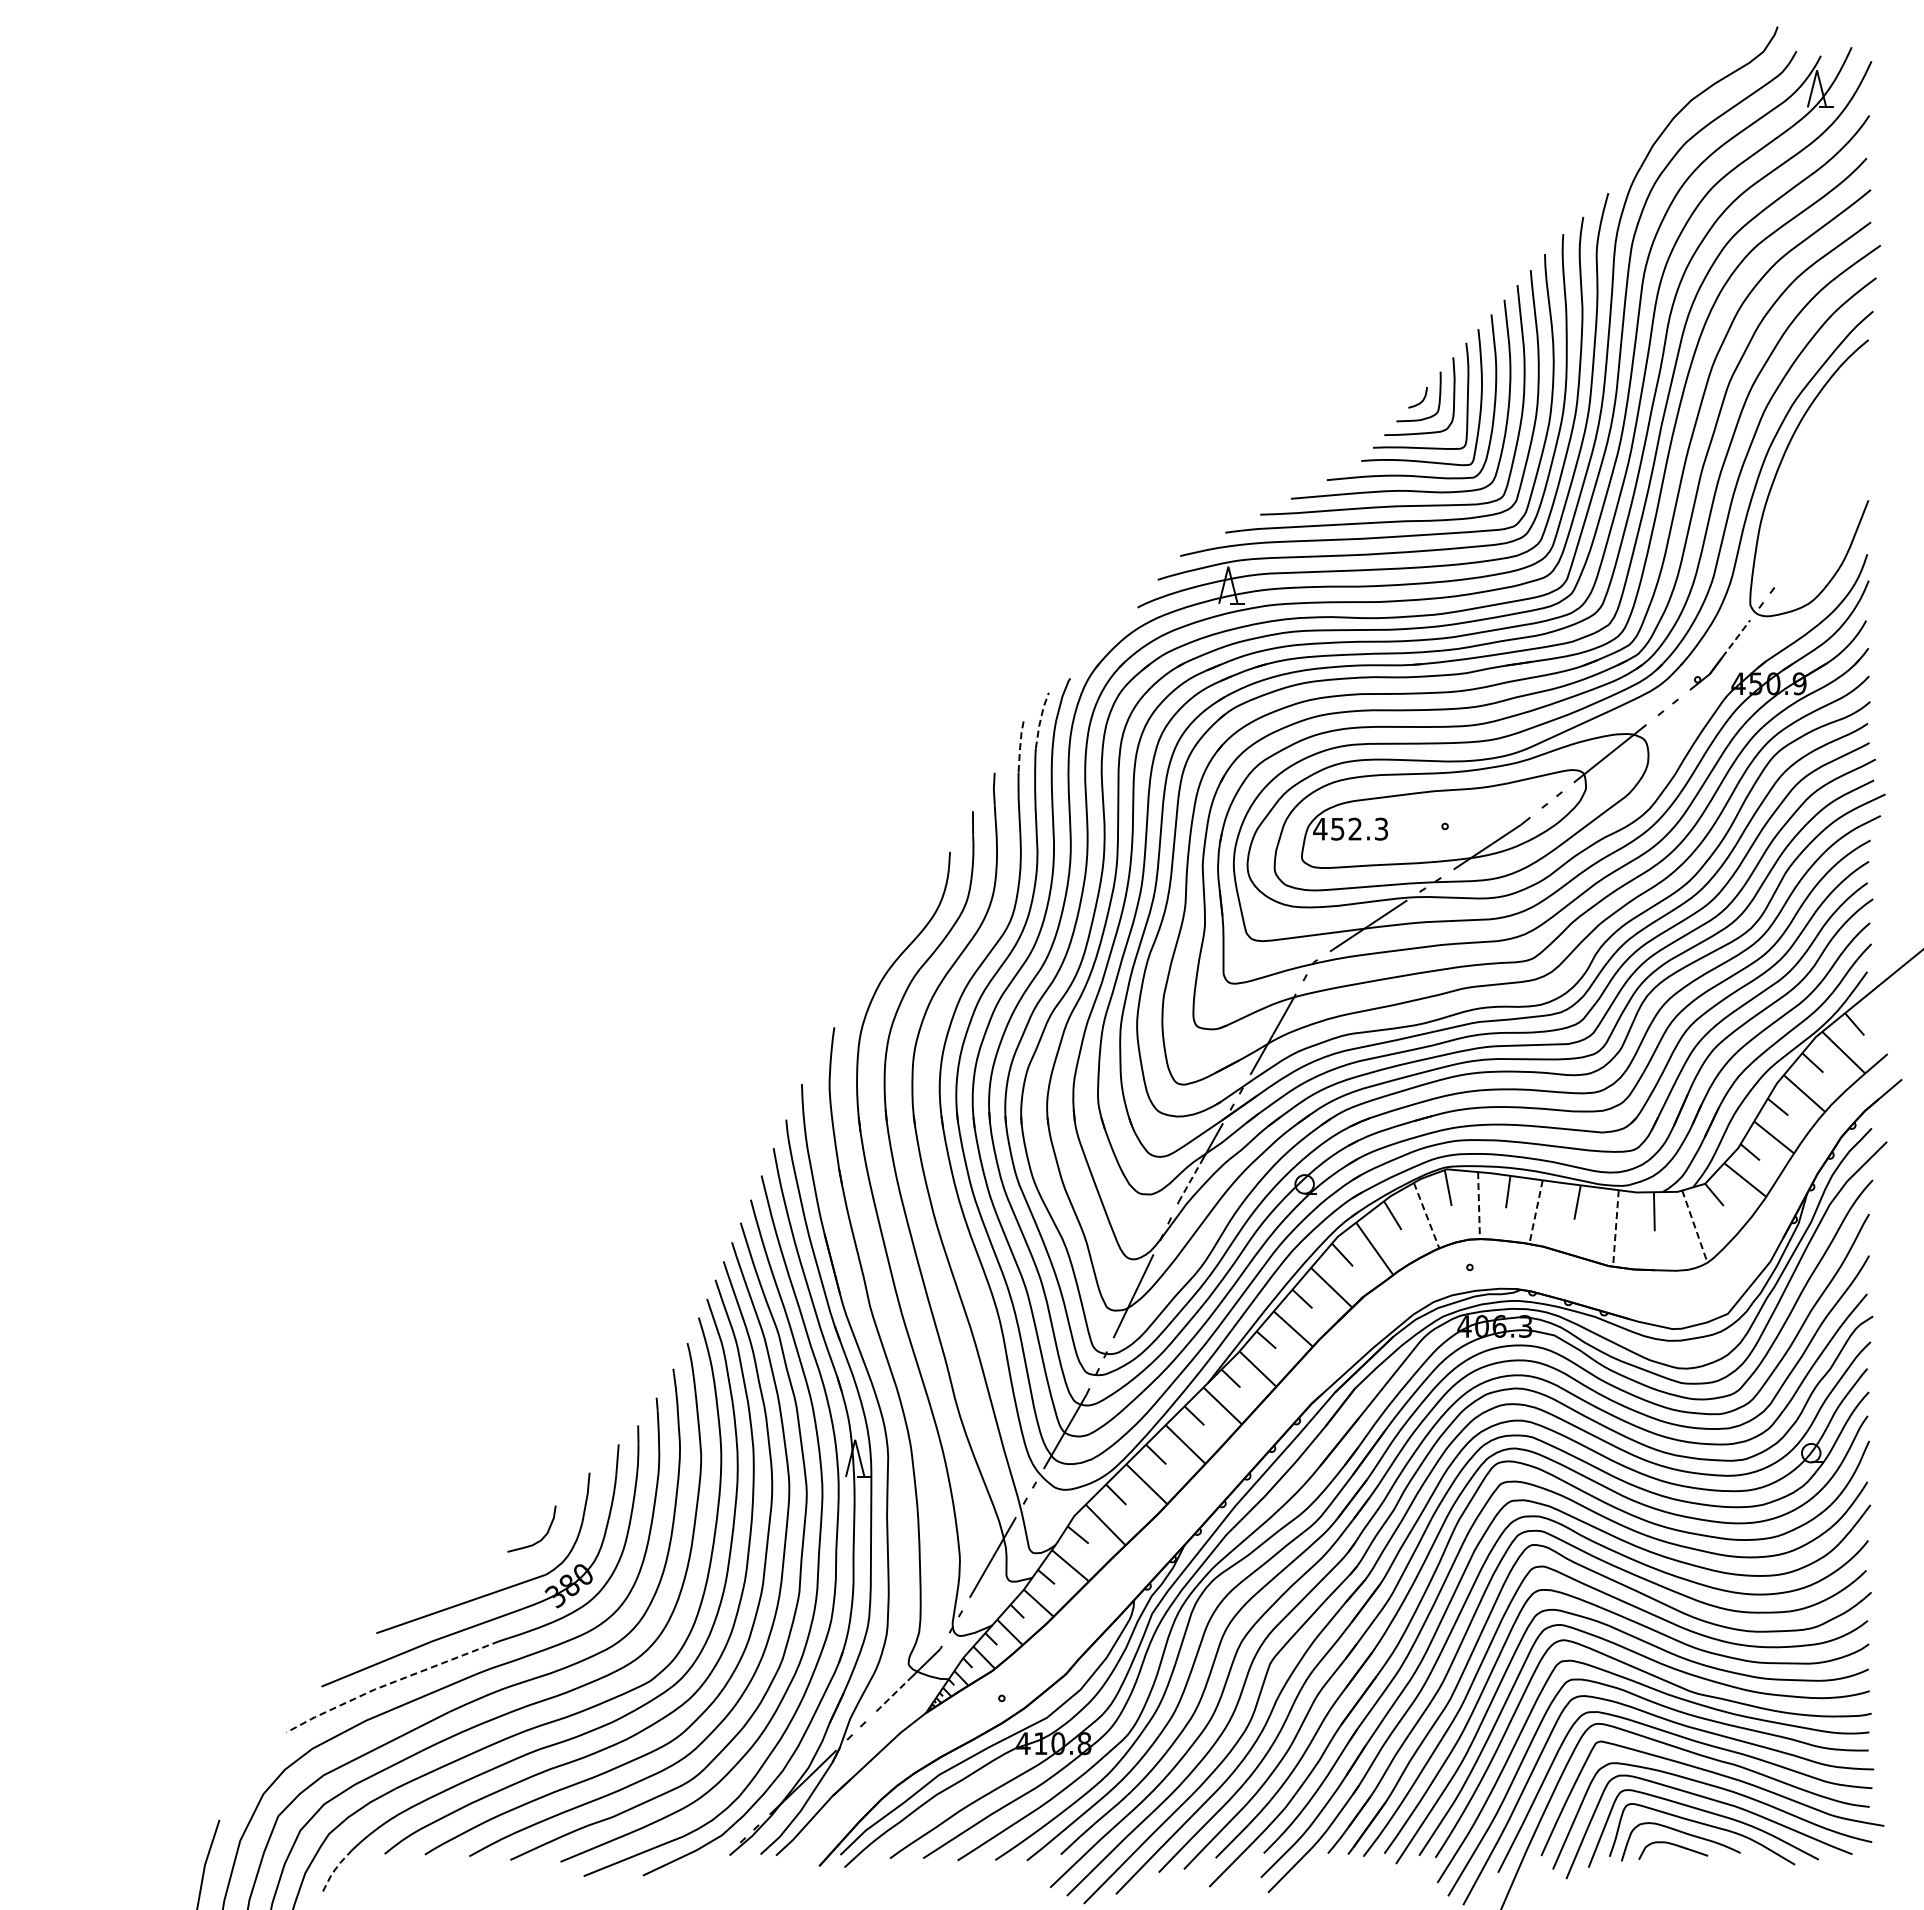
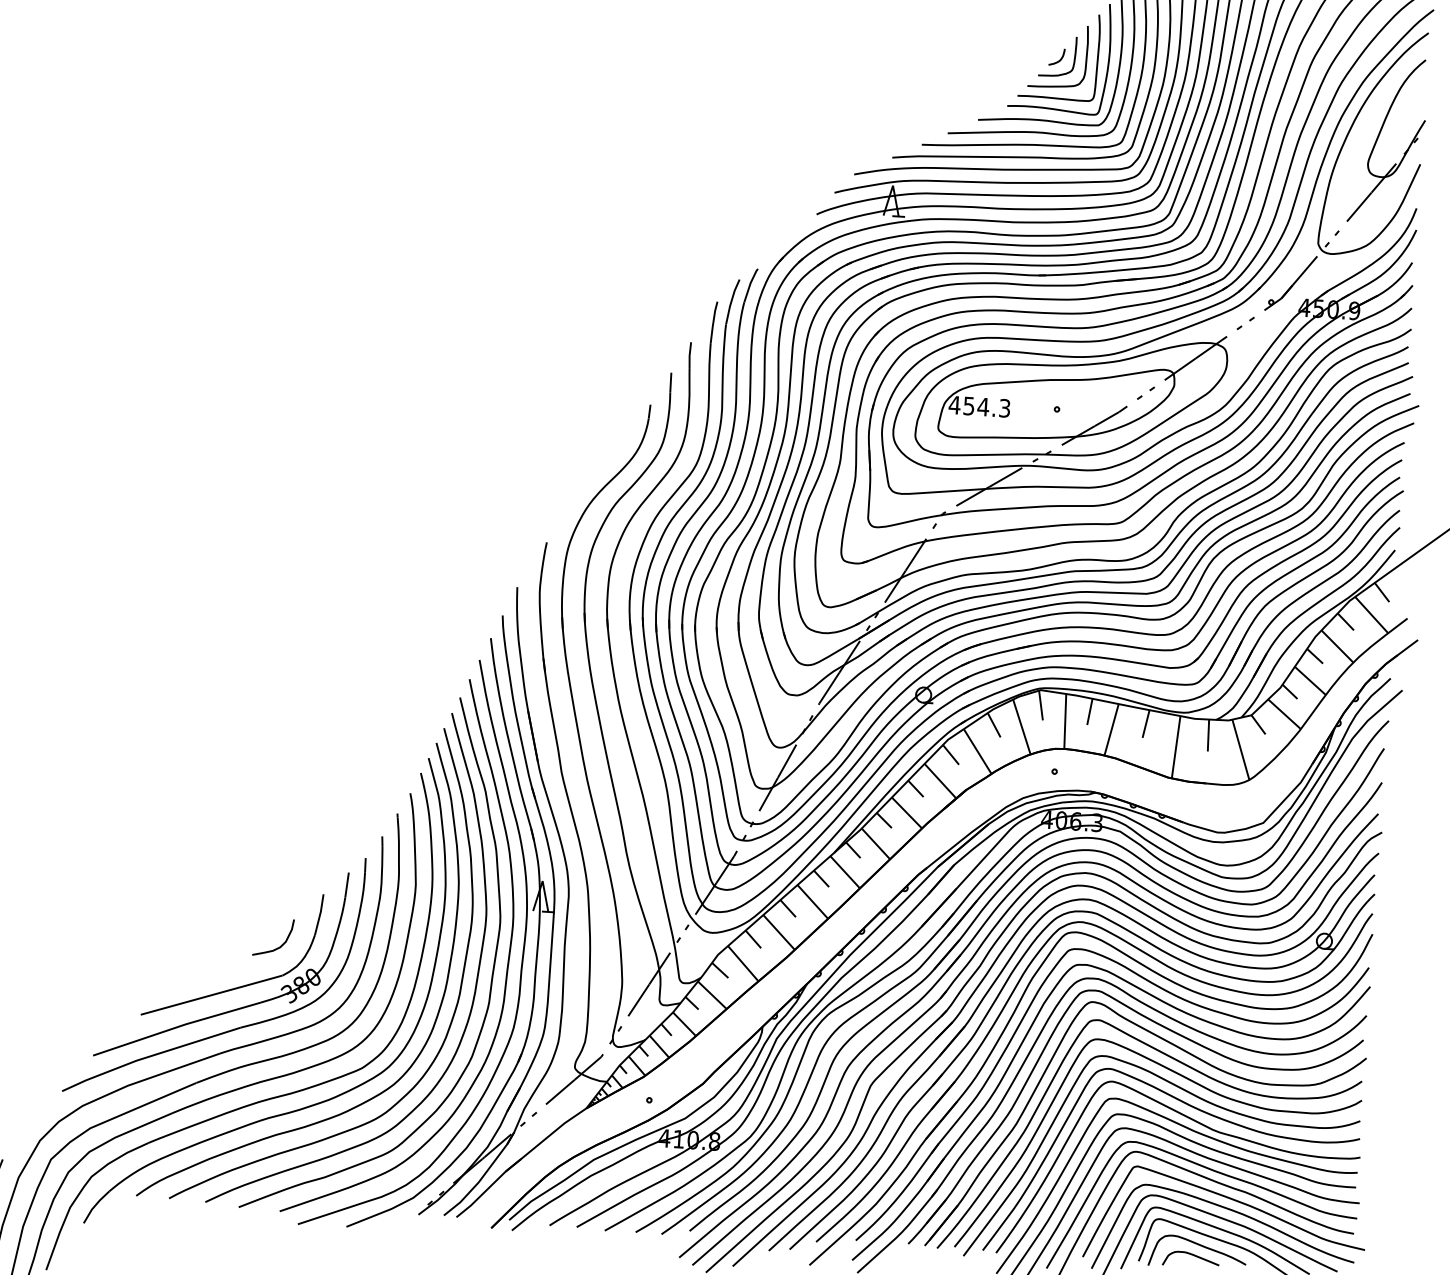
part: (1816, 469) -> (1379, 136), added
line: (1736, 638) -> (1305, 270), dashed -> solid
line: (1040, 719) -> (731, 301), dashed -> solid
line: (1020, 747) -> (713, 322), dashed -> solid
text: (1355, 828) -> (983, 406), 452.3 -> 454.3
line: (1189, 1182) -> (829, 687), dashed -> solid
line: (1479, 1205) -> (1065, 721), dashed -> solid
line: (1536, 1212) -> (1111, 730), dashed -> solid
line: (1426, 1216) -> (1021, 727), dashed -> solid
line: (1695, 1227) -> (1241, 750), dashed -> solid
line: (1615, 1228) -> (1175, 747), dashed -> solid
line: (389, 1683) -> (148, 1056), dashed -> solid
line: (893, 1694) -> (560, 1091), dashed -> solid
line: (335, 1869) -> (95, 1205), dashed -> solid

